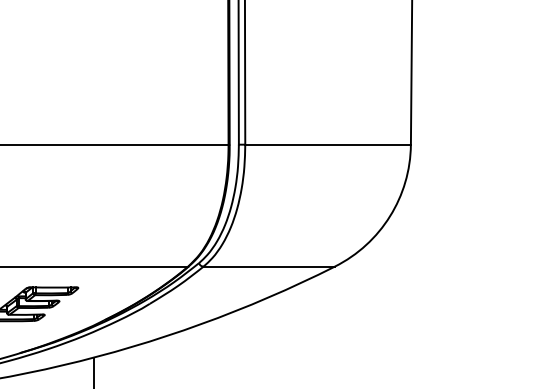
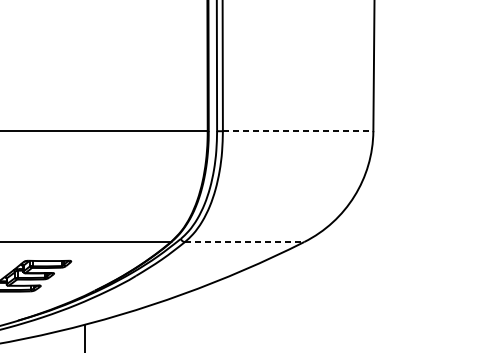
line: (328, 144) -> (298, 131), solid -> dashed
line: (269, 266) -> (244, 241), solid -> dashed

